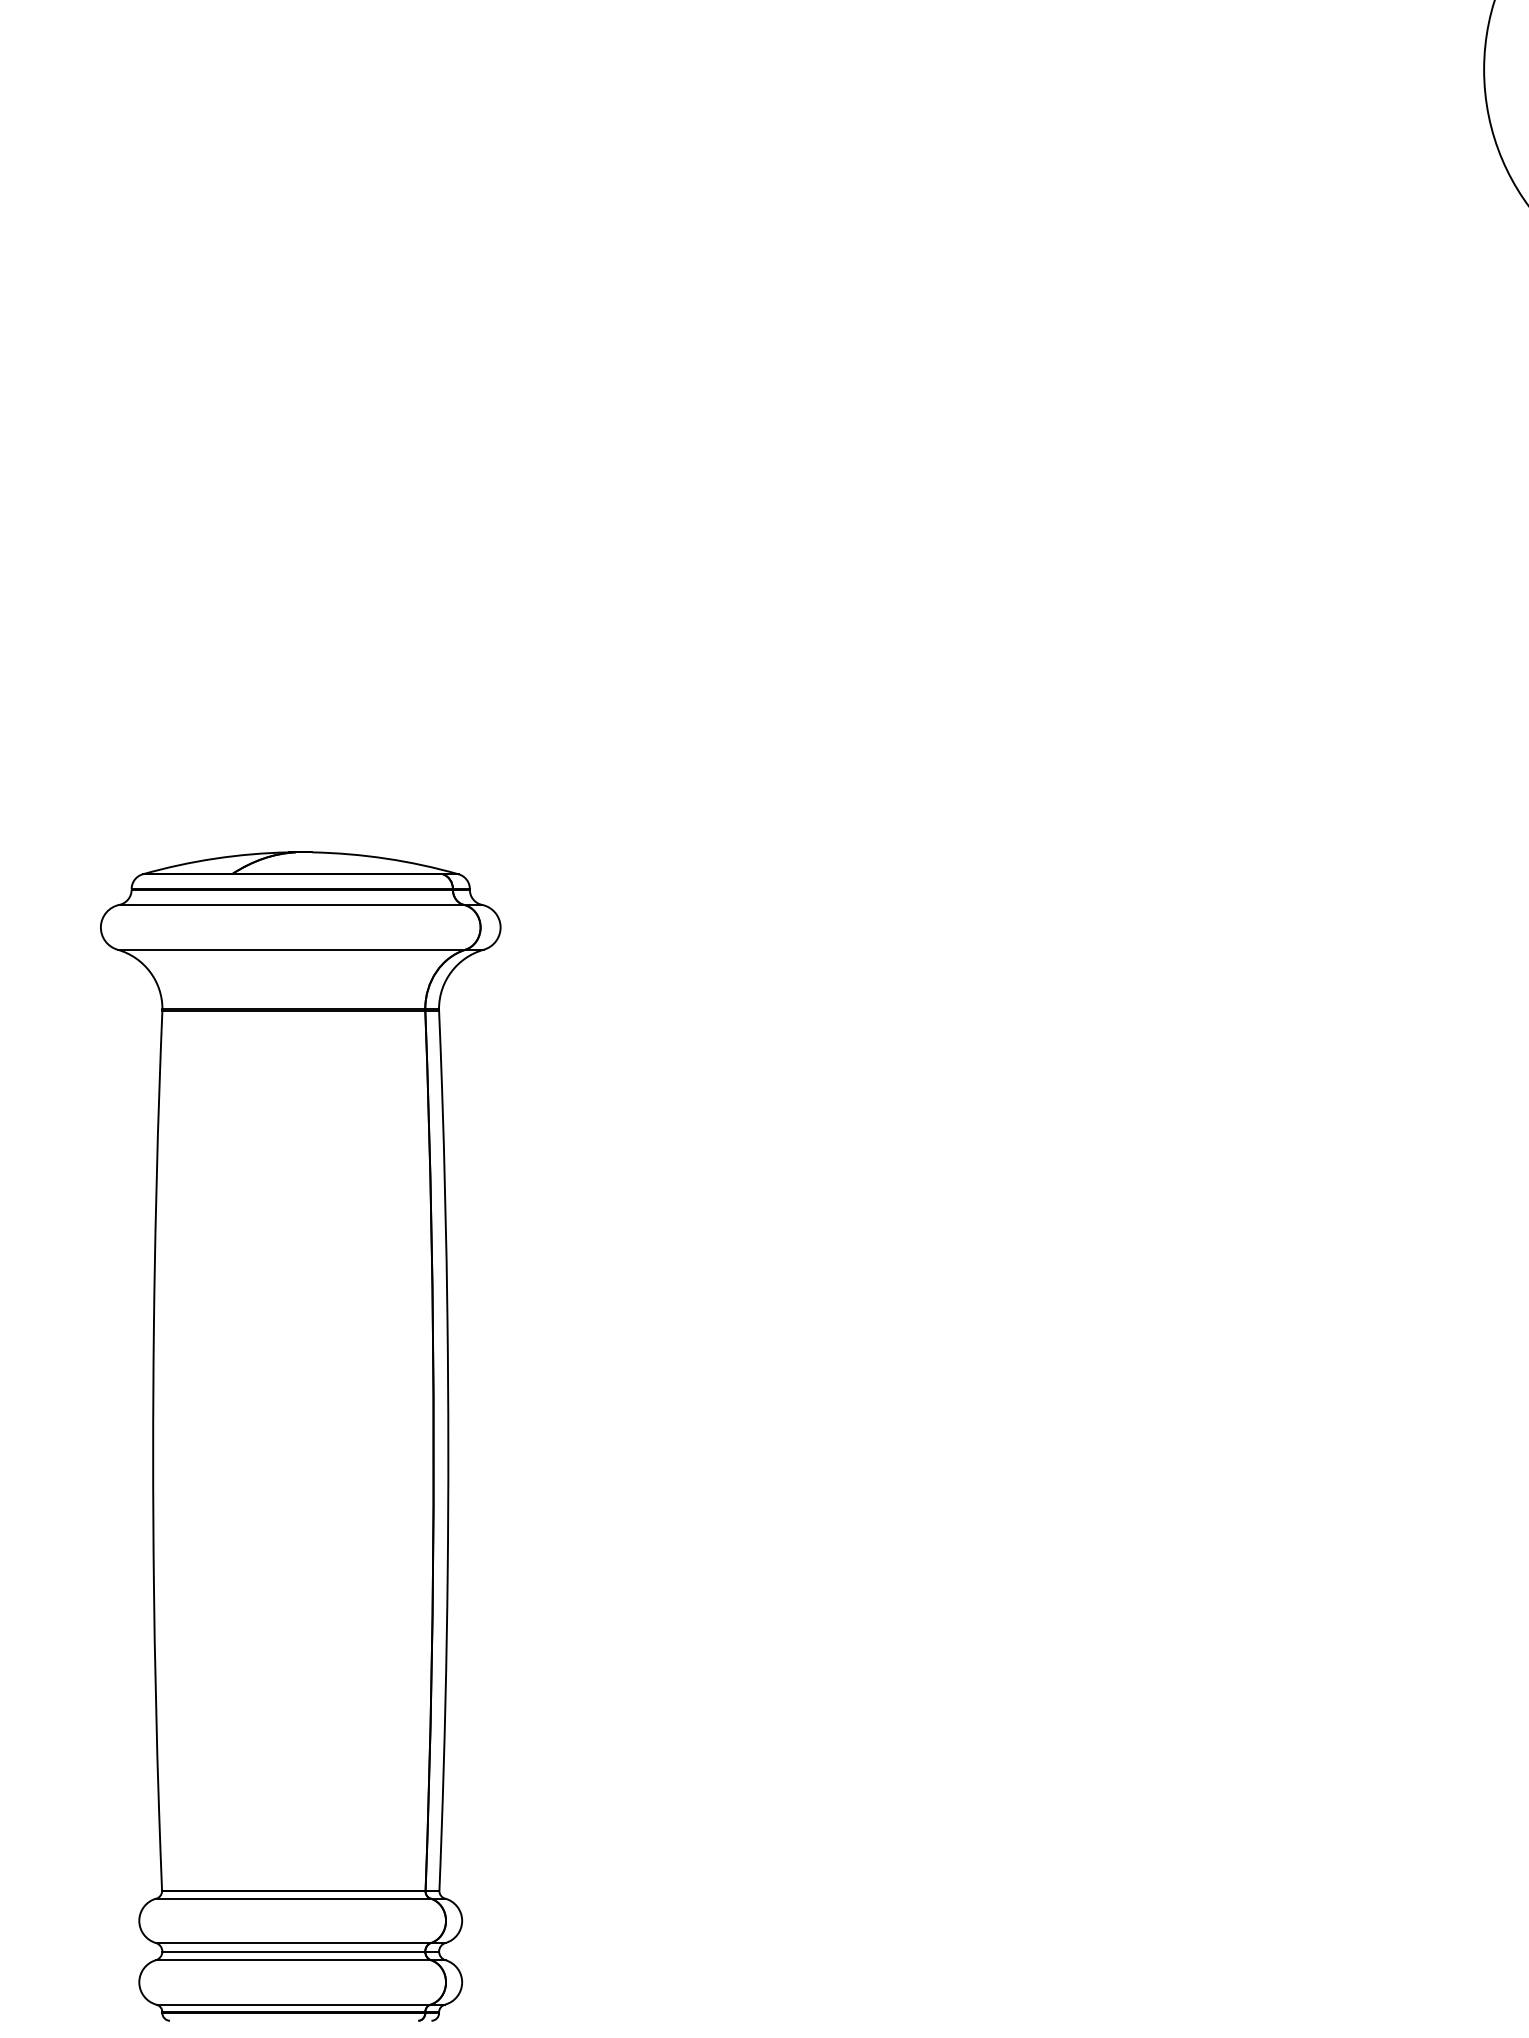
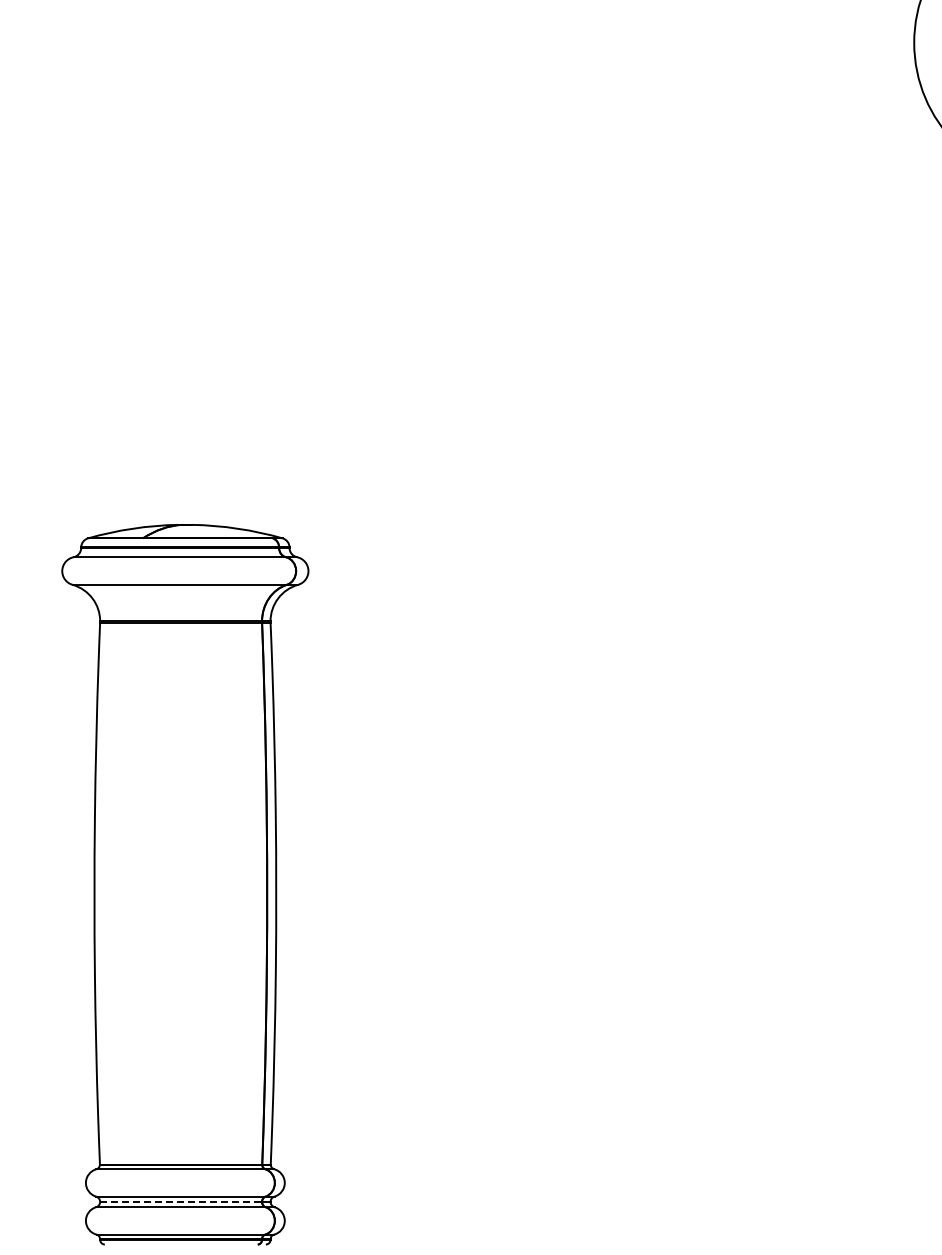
line: (294, 1950) -> (181, 1201), solid -> dashed

